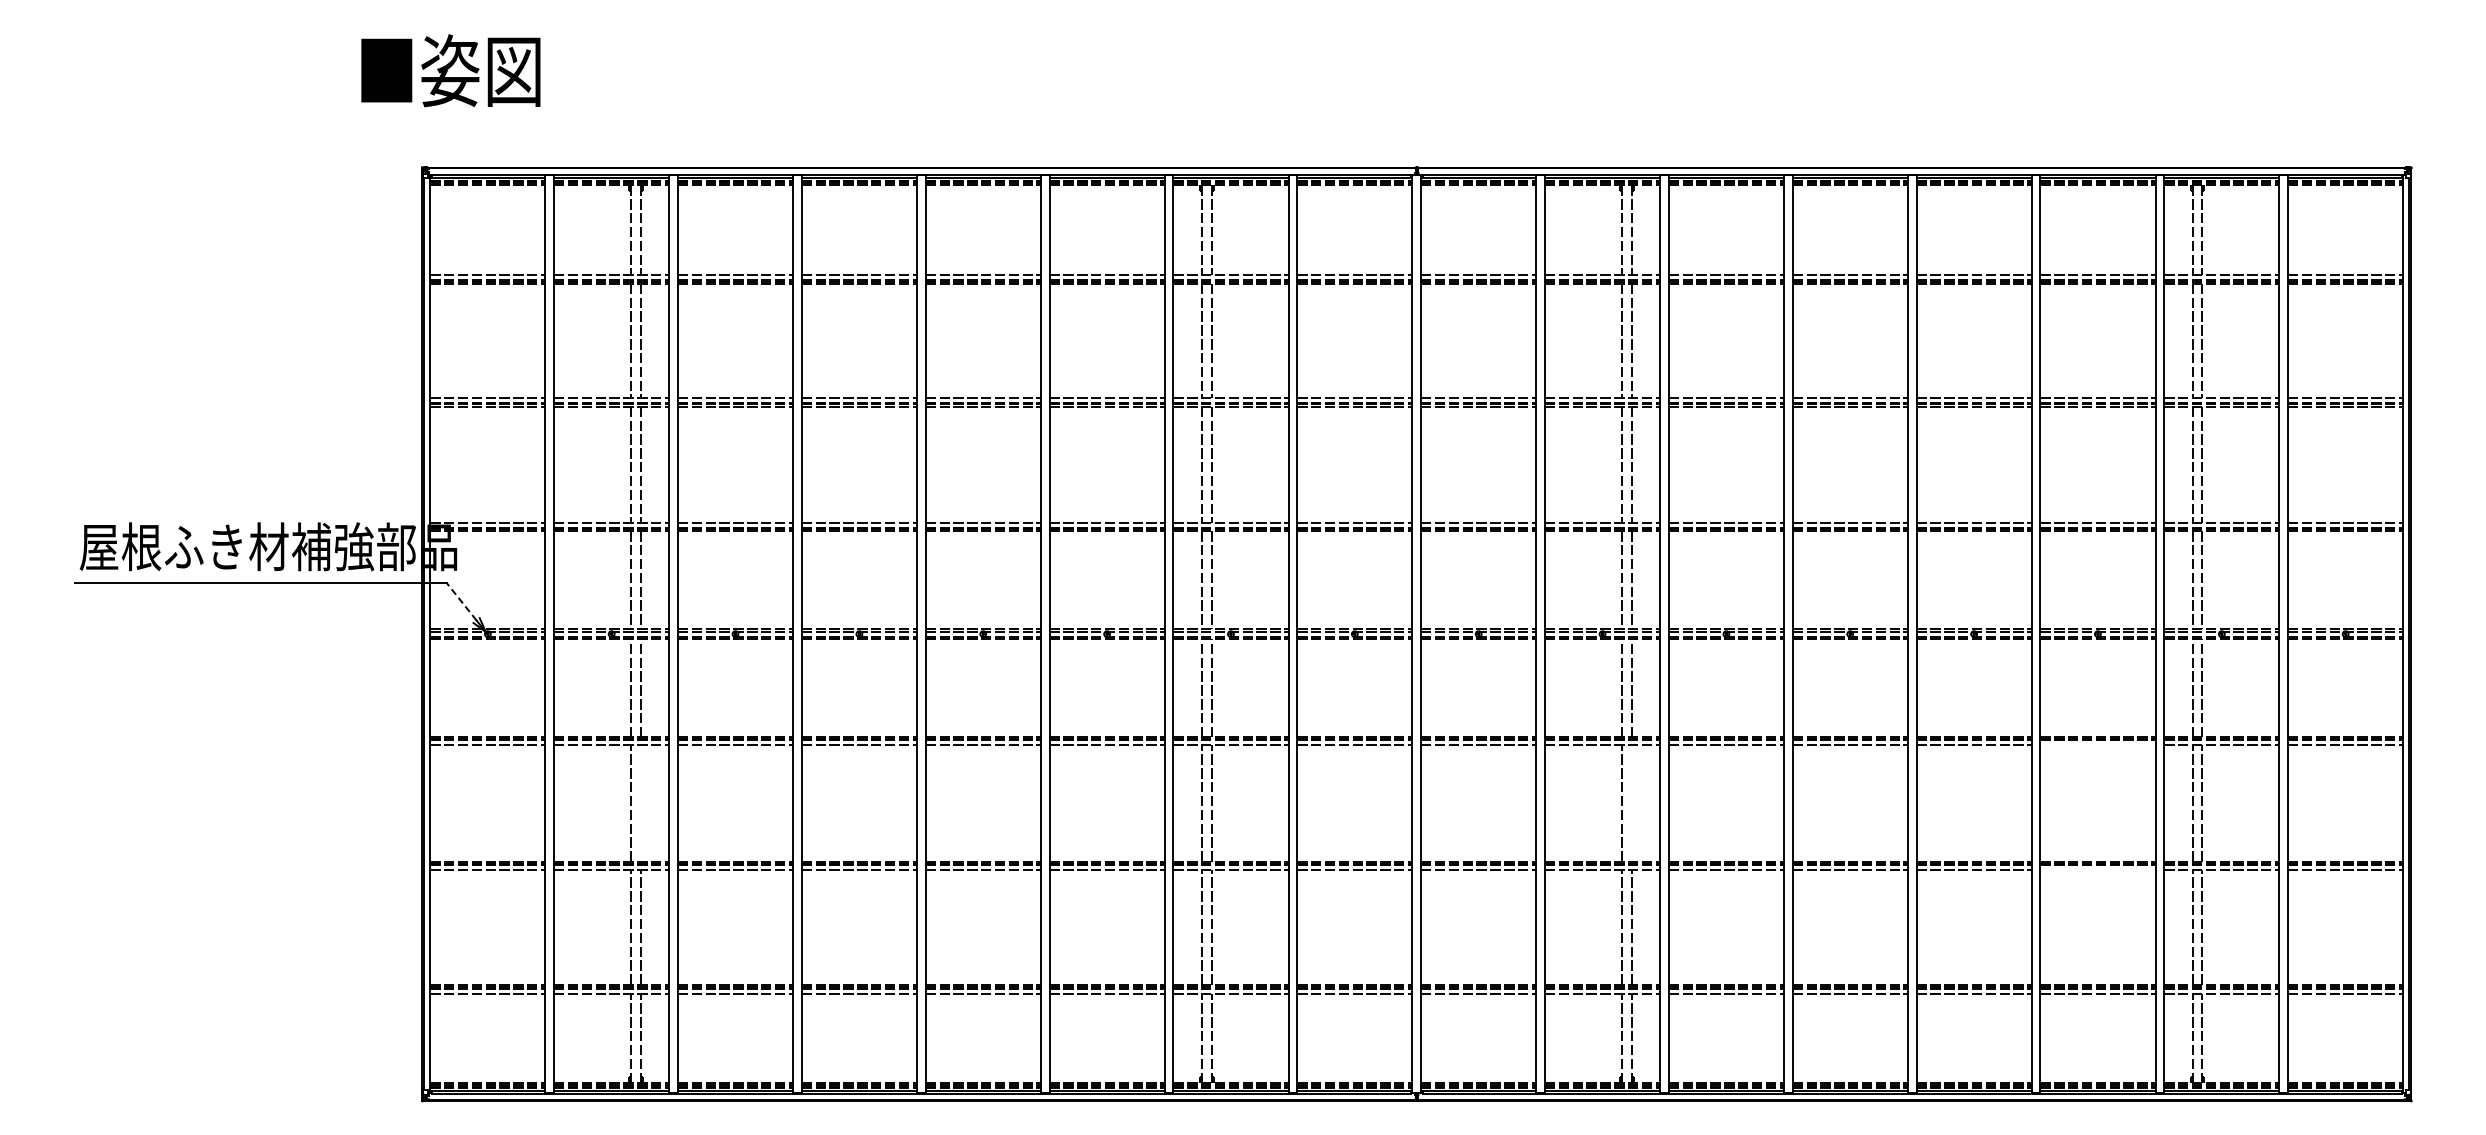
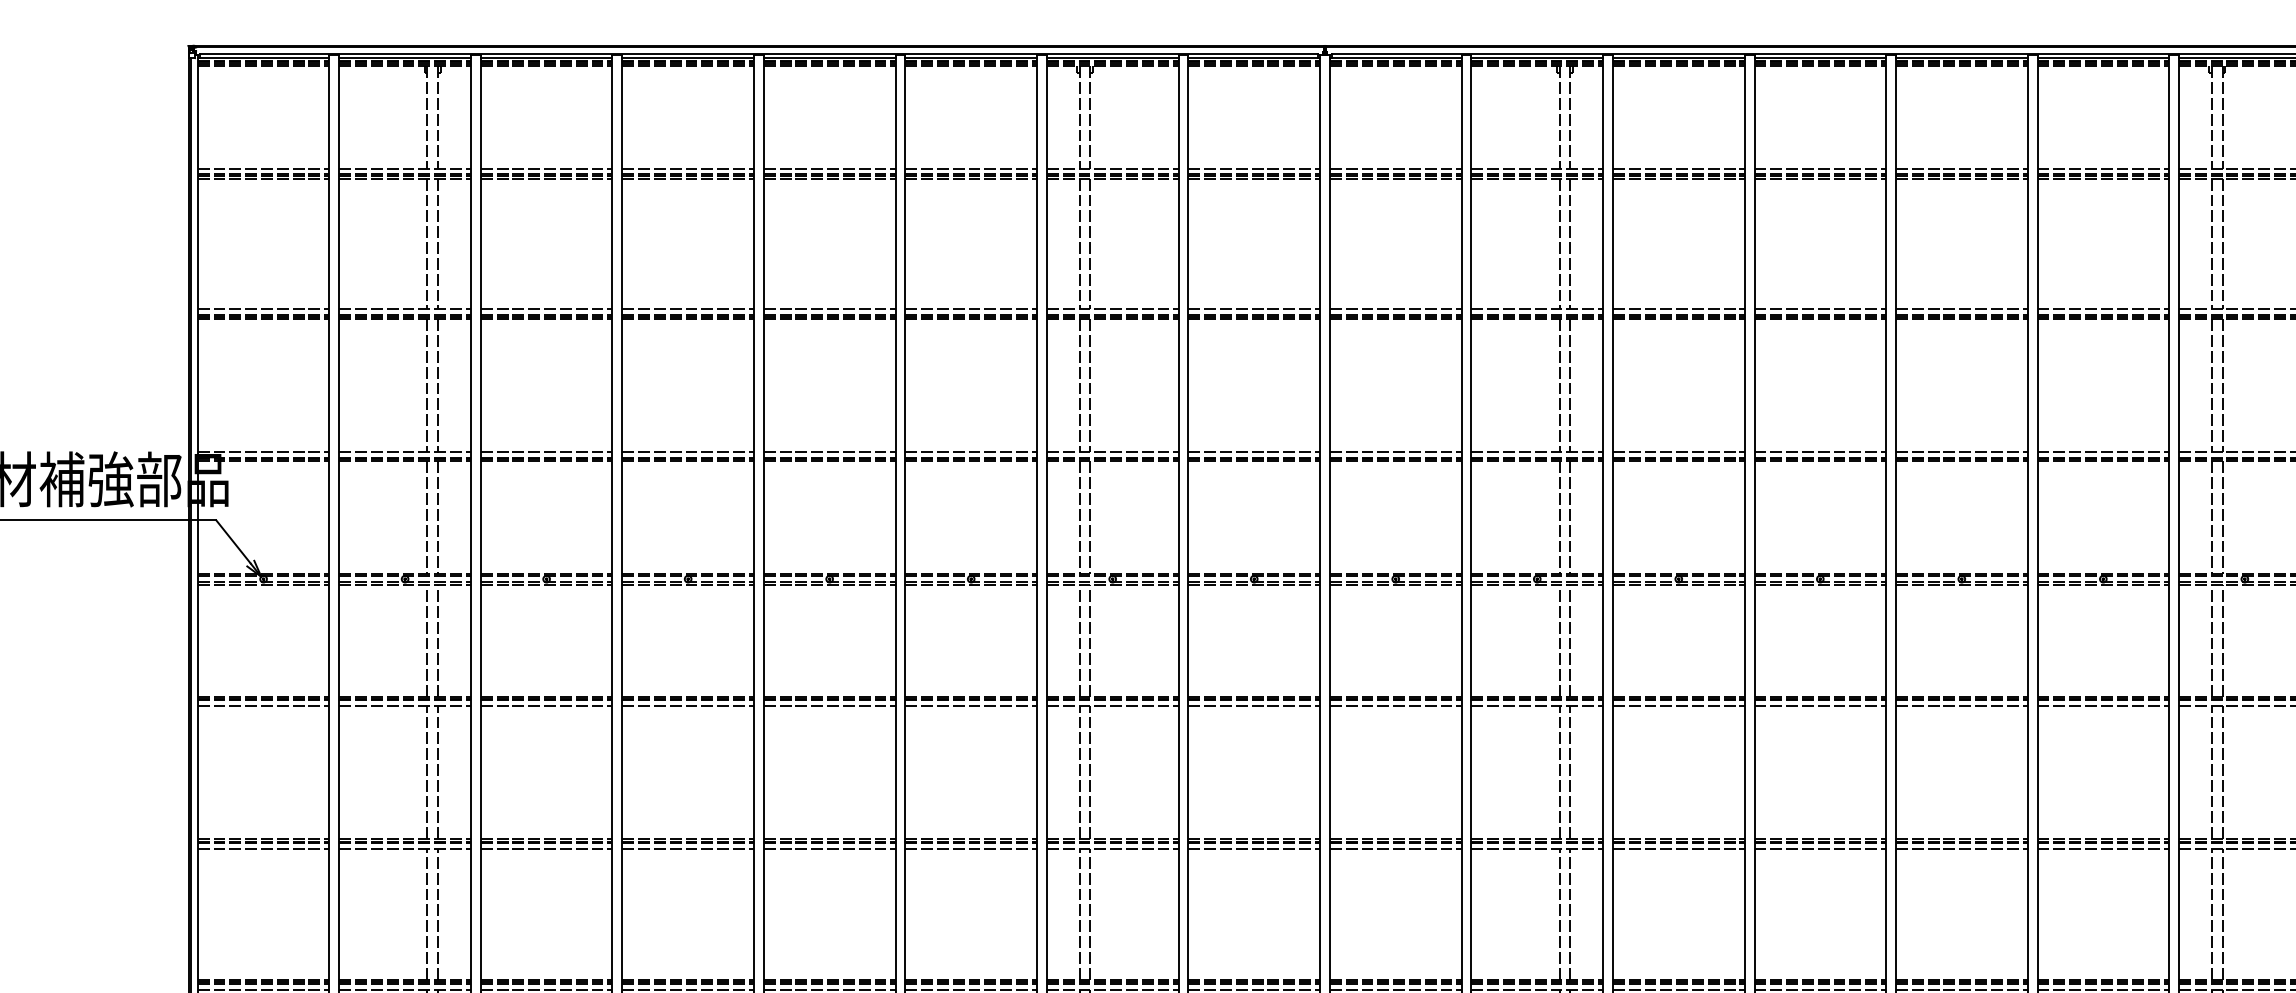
line: (461, 601) -> (233, 541), dashed -> solid
line: (2097, 745) -> (2102, 706), added
line: (640, 803) -> (438, 772), added
line: (1631, 803) -> (1570, 772), added
line: (2097, 870) -> (2102, 849), added

